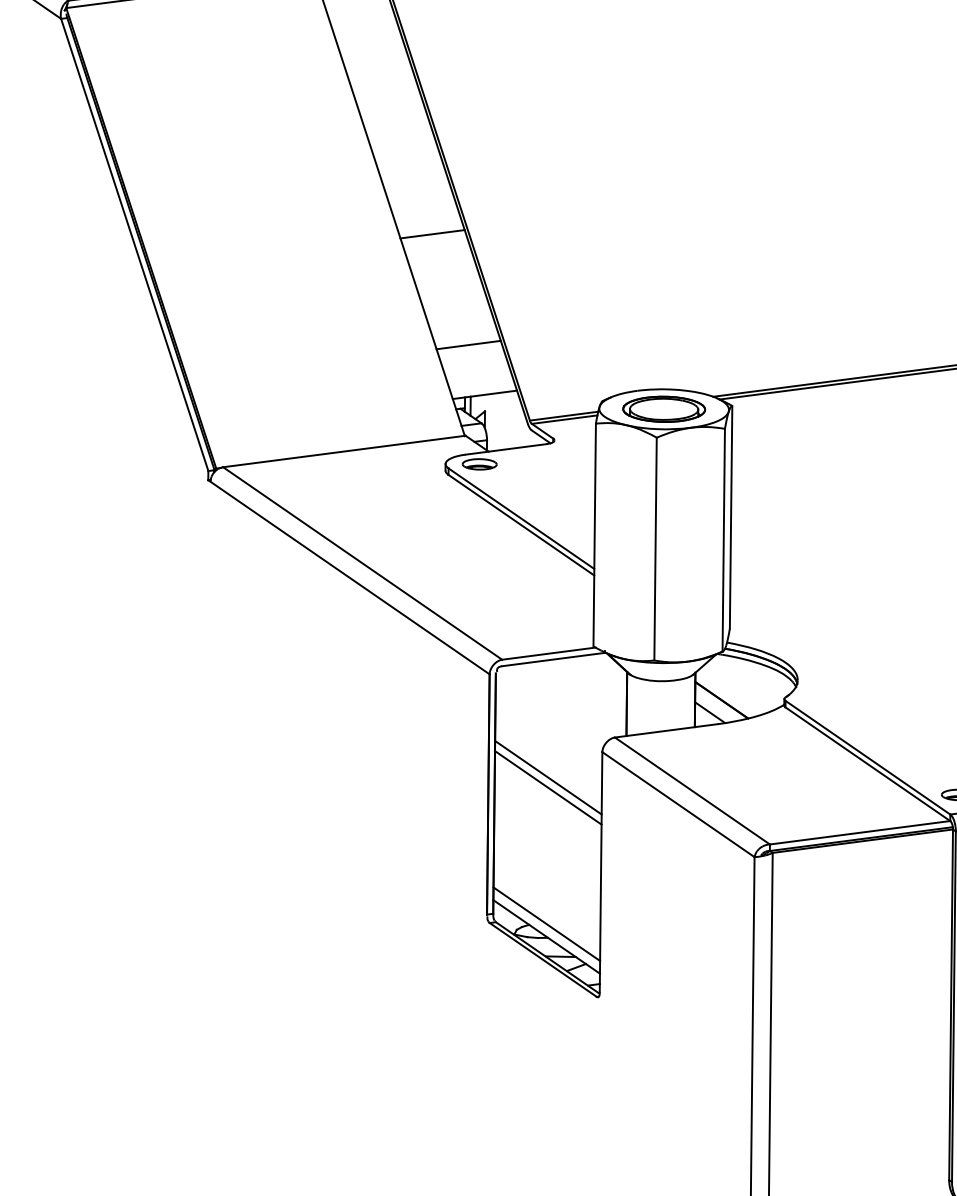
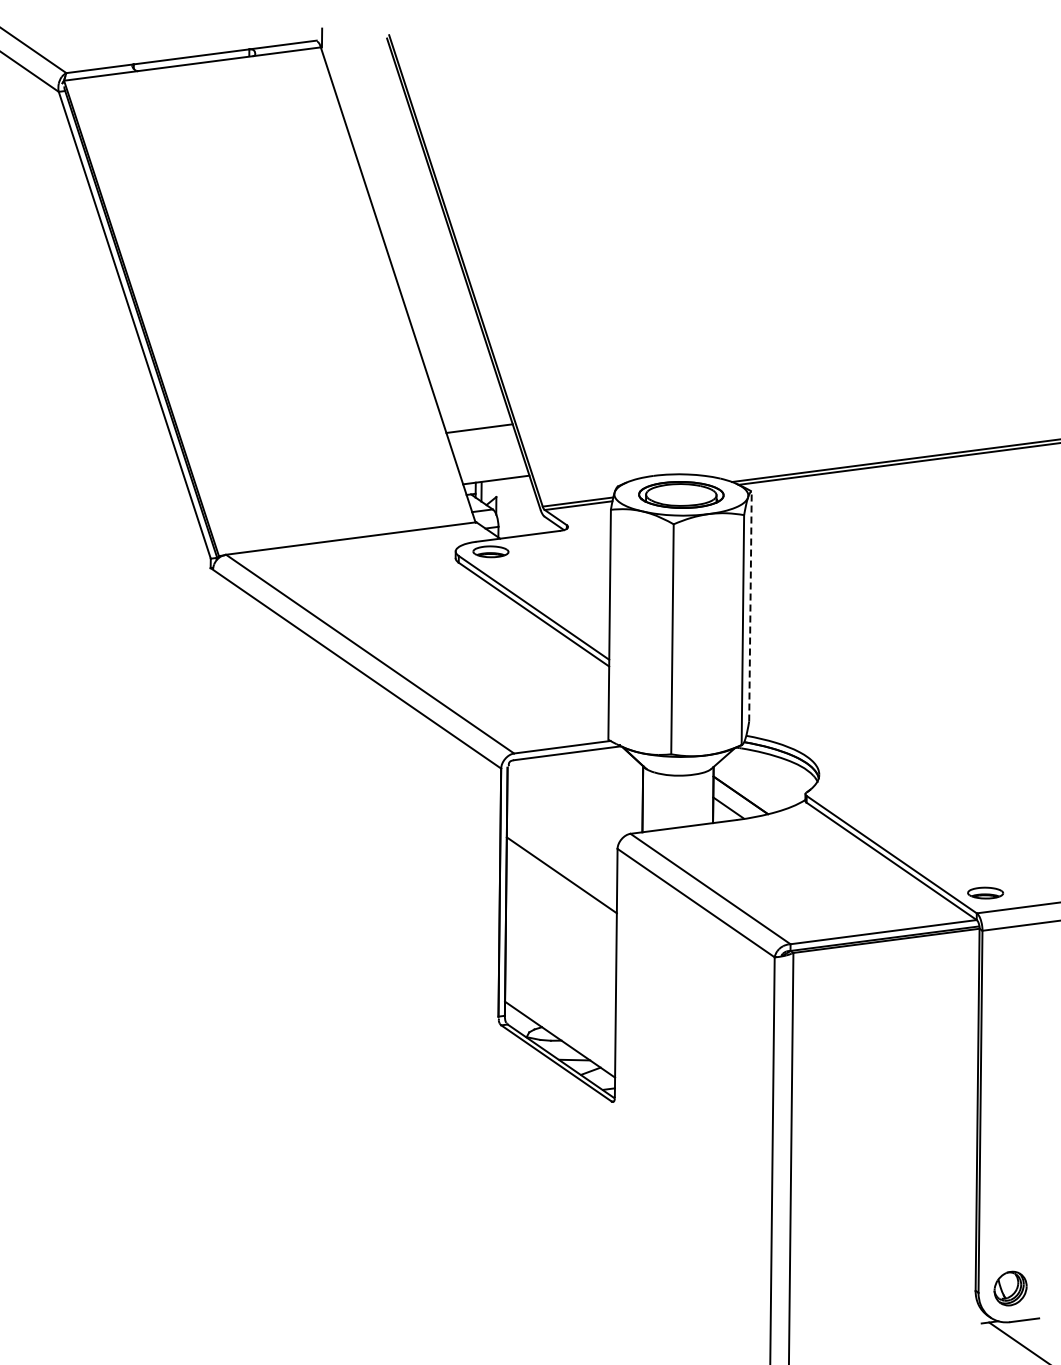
line: (432, 233) -> (442, 313), removed
line: (731, 517) -> (750, 606), solid -> dashed
line: (548, 787) -> (561, 885), removed
line: (547, 924) -> (560, 1026), removed

